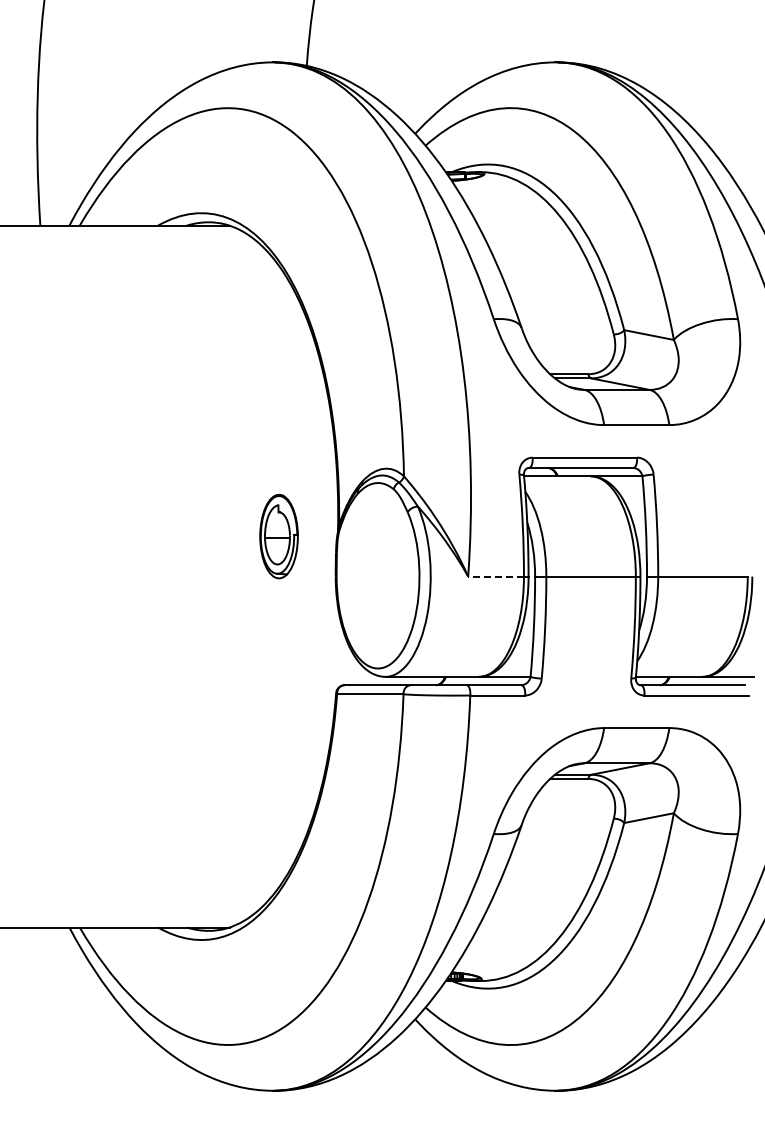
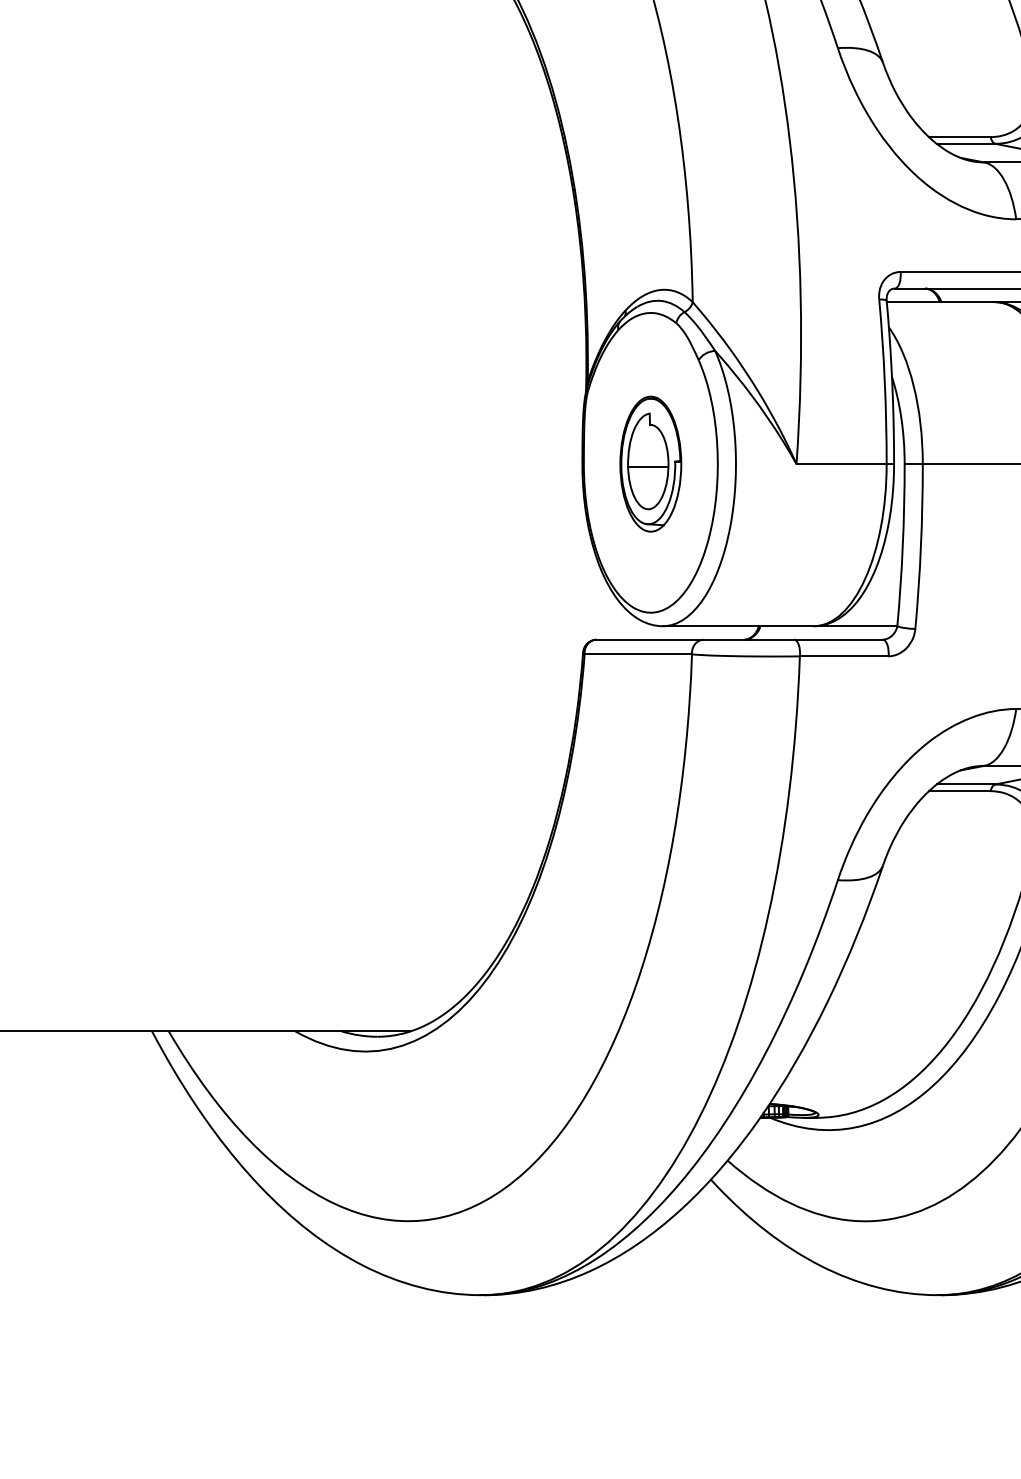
part: (278, 536) -> (649, 464), moved
line: (496, 576) -> (842, 464), dashed -> solid

